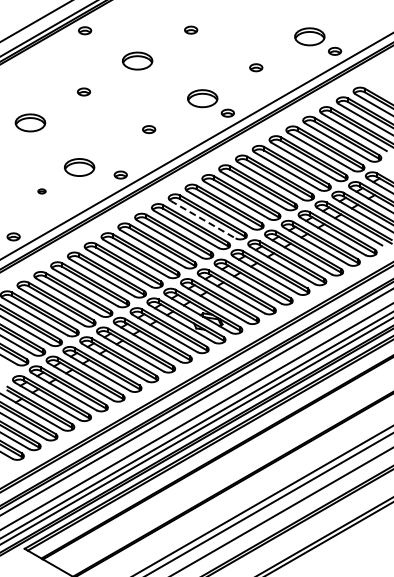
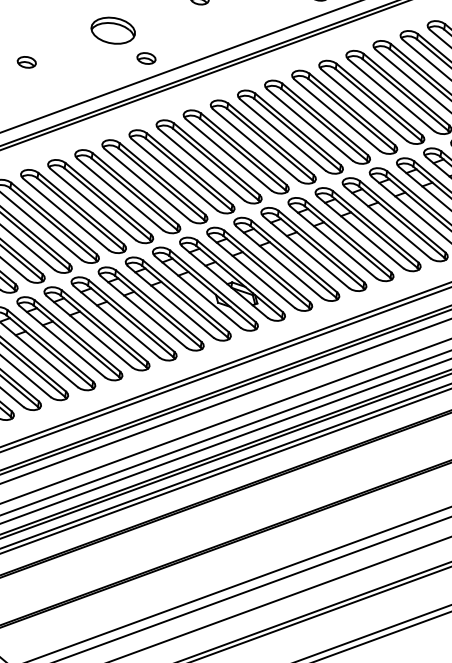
part: (79, 167) -> (113, 30), moved
part: (41, 191) -> (26, 62), size x1.67
line: (203, 219) -> (256, 144), dashed -> solid

